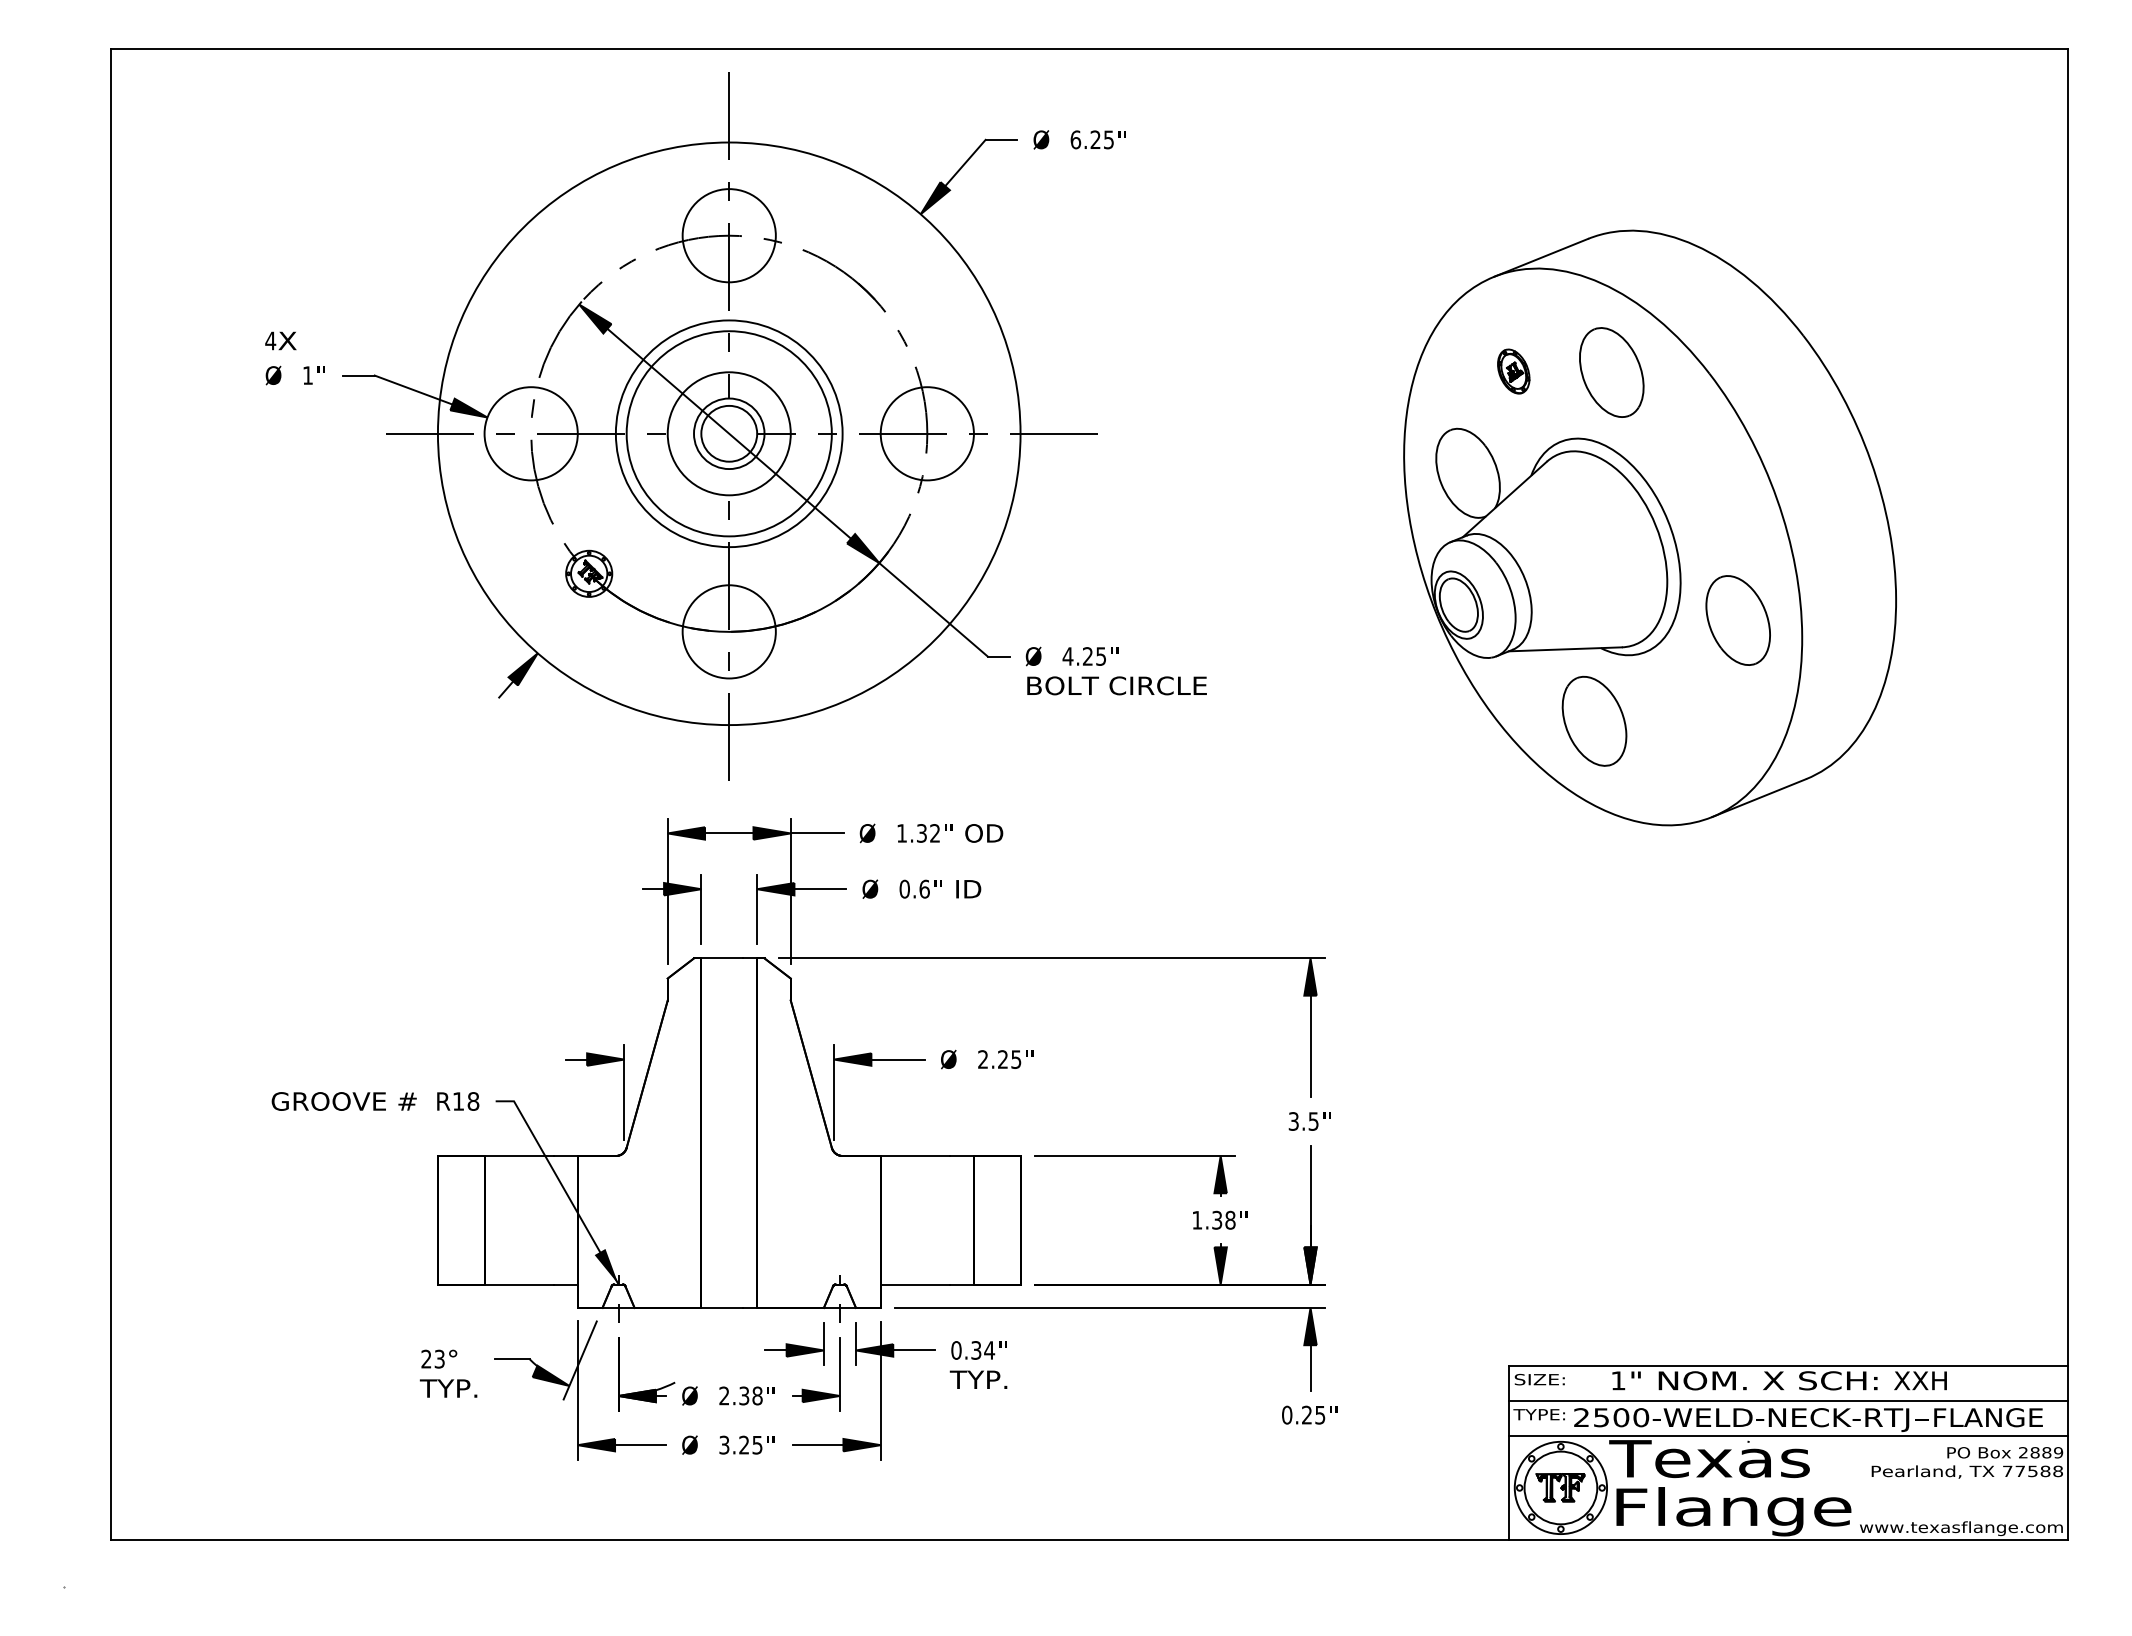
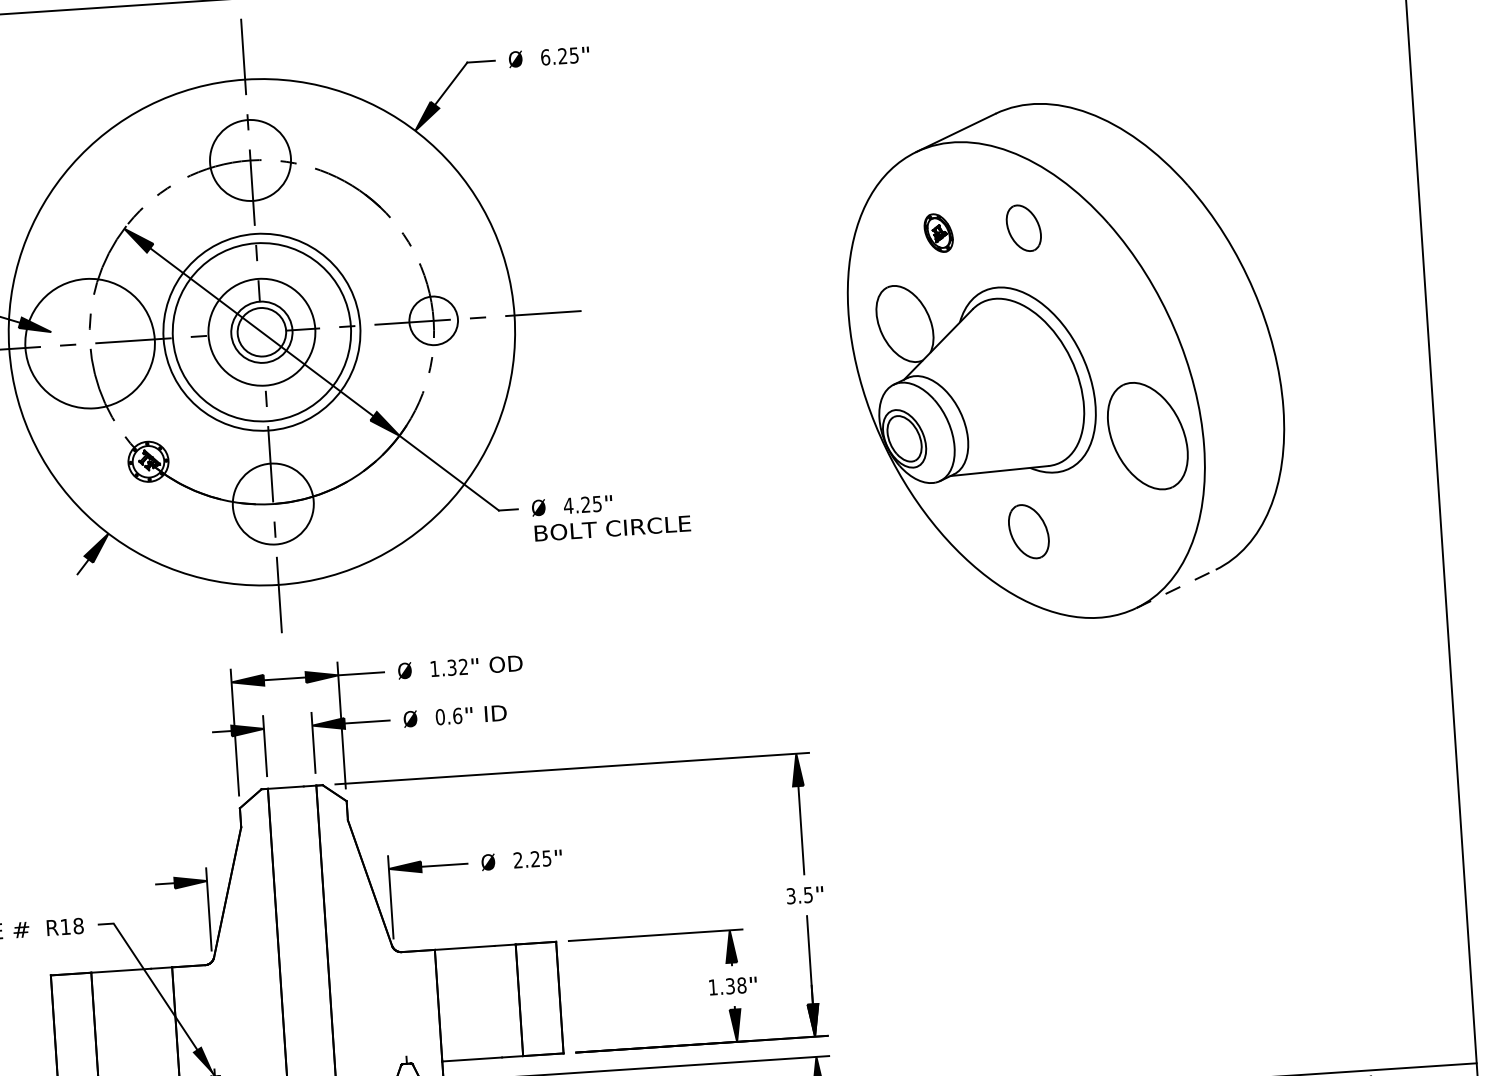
part: (1611, 372) -> (1023, 228), size x0.6
circle: (530, 433) -> (89, 343), size x1.6
circle: (926, 433) -> (432, 320), size x0.6
part: (1737, 620) -> (1147, 436), size x1.4
part: (1594, 720) -> (1028, 531), size x0.7
line: (1759, 798) -> (1176, 589), solid -> dashed

